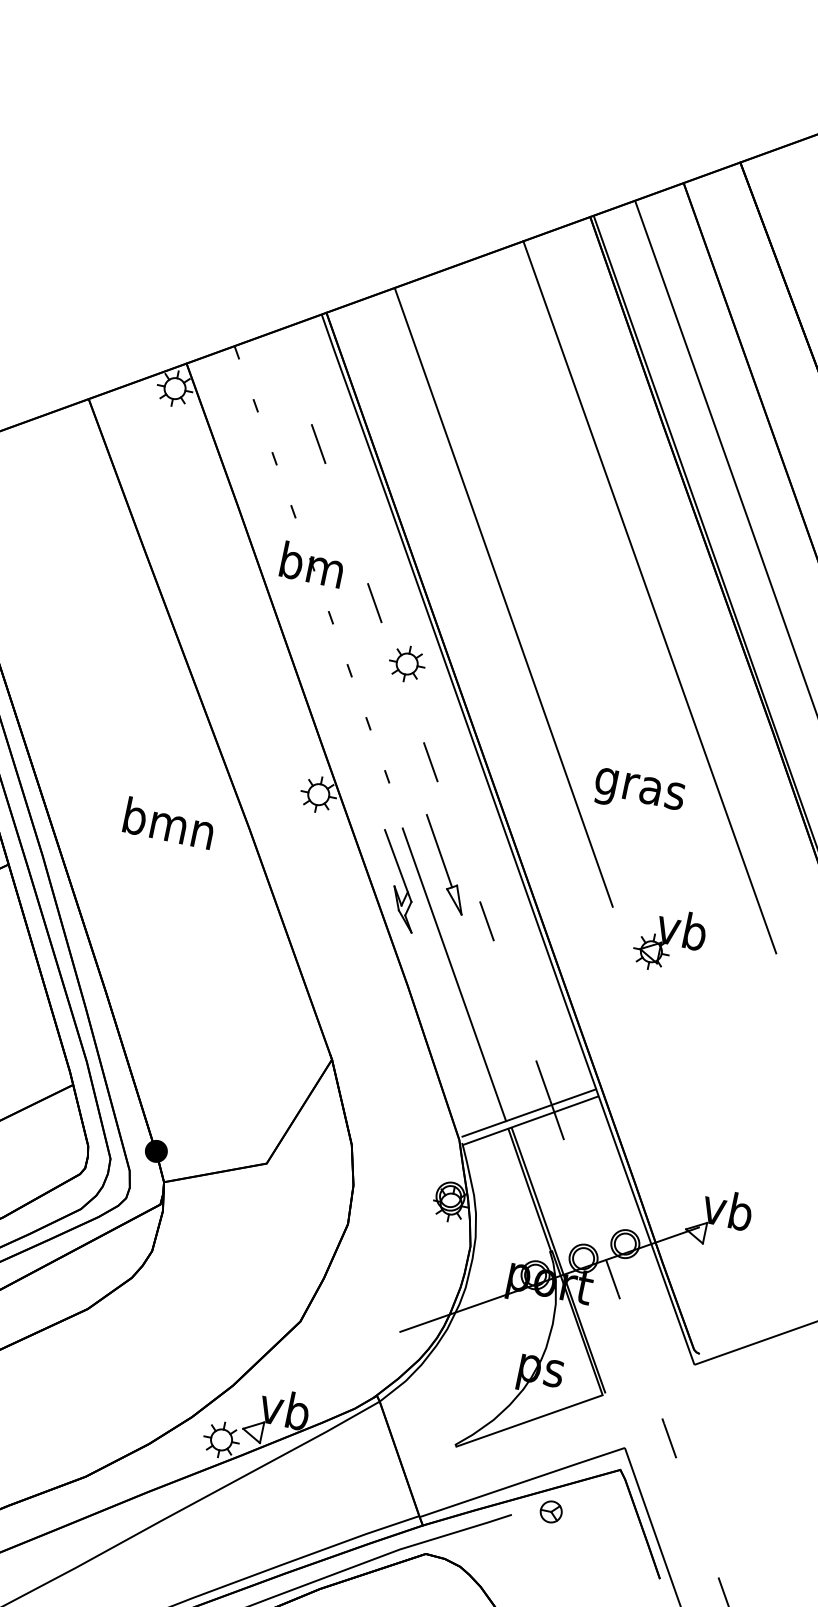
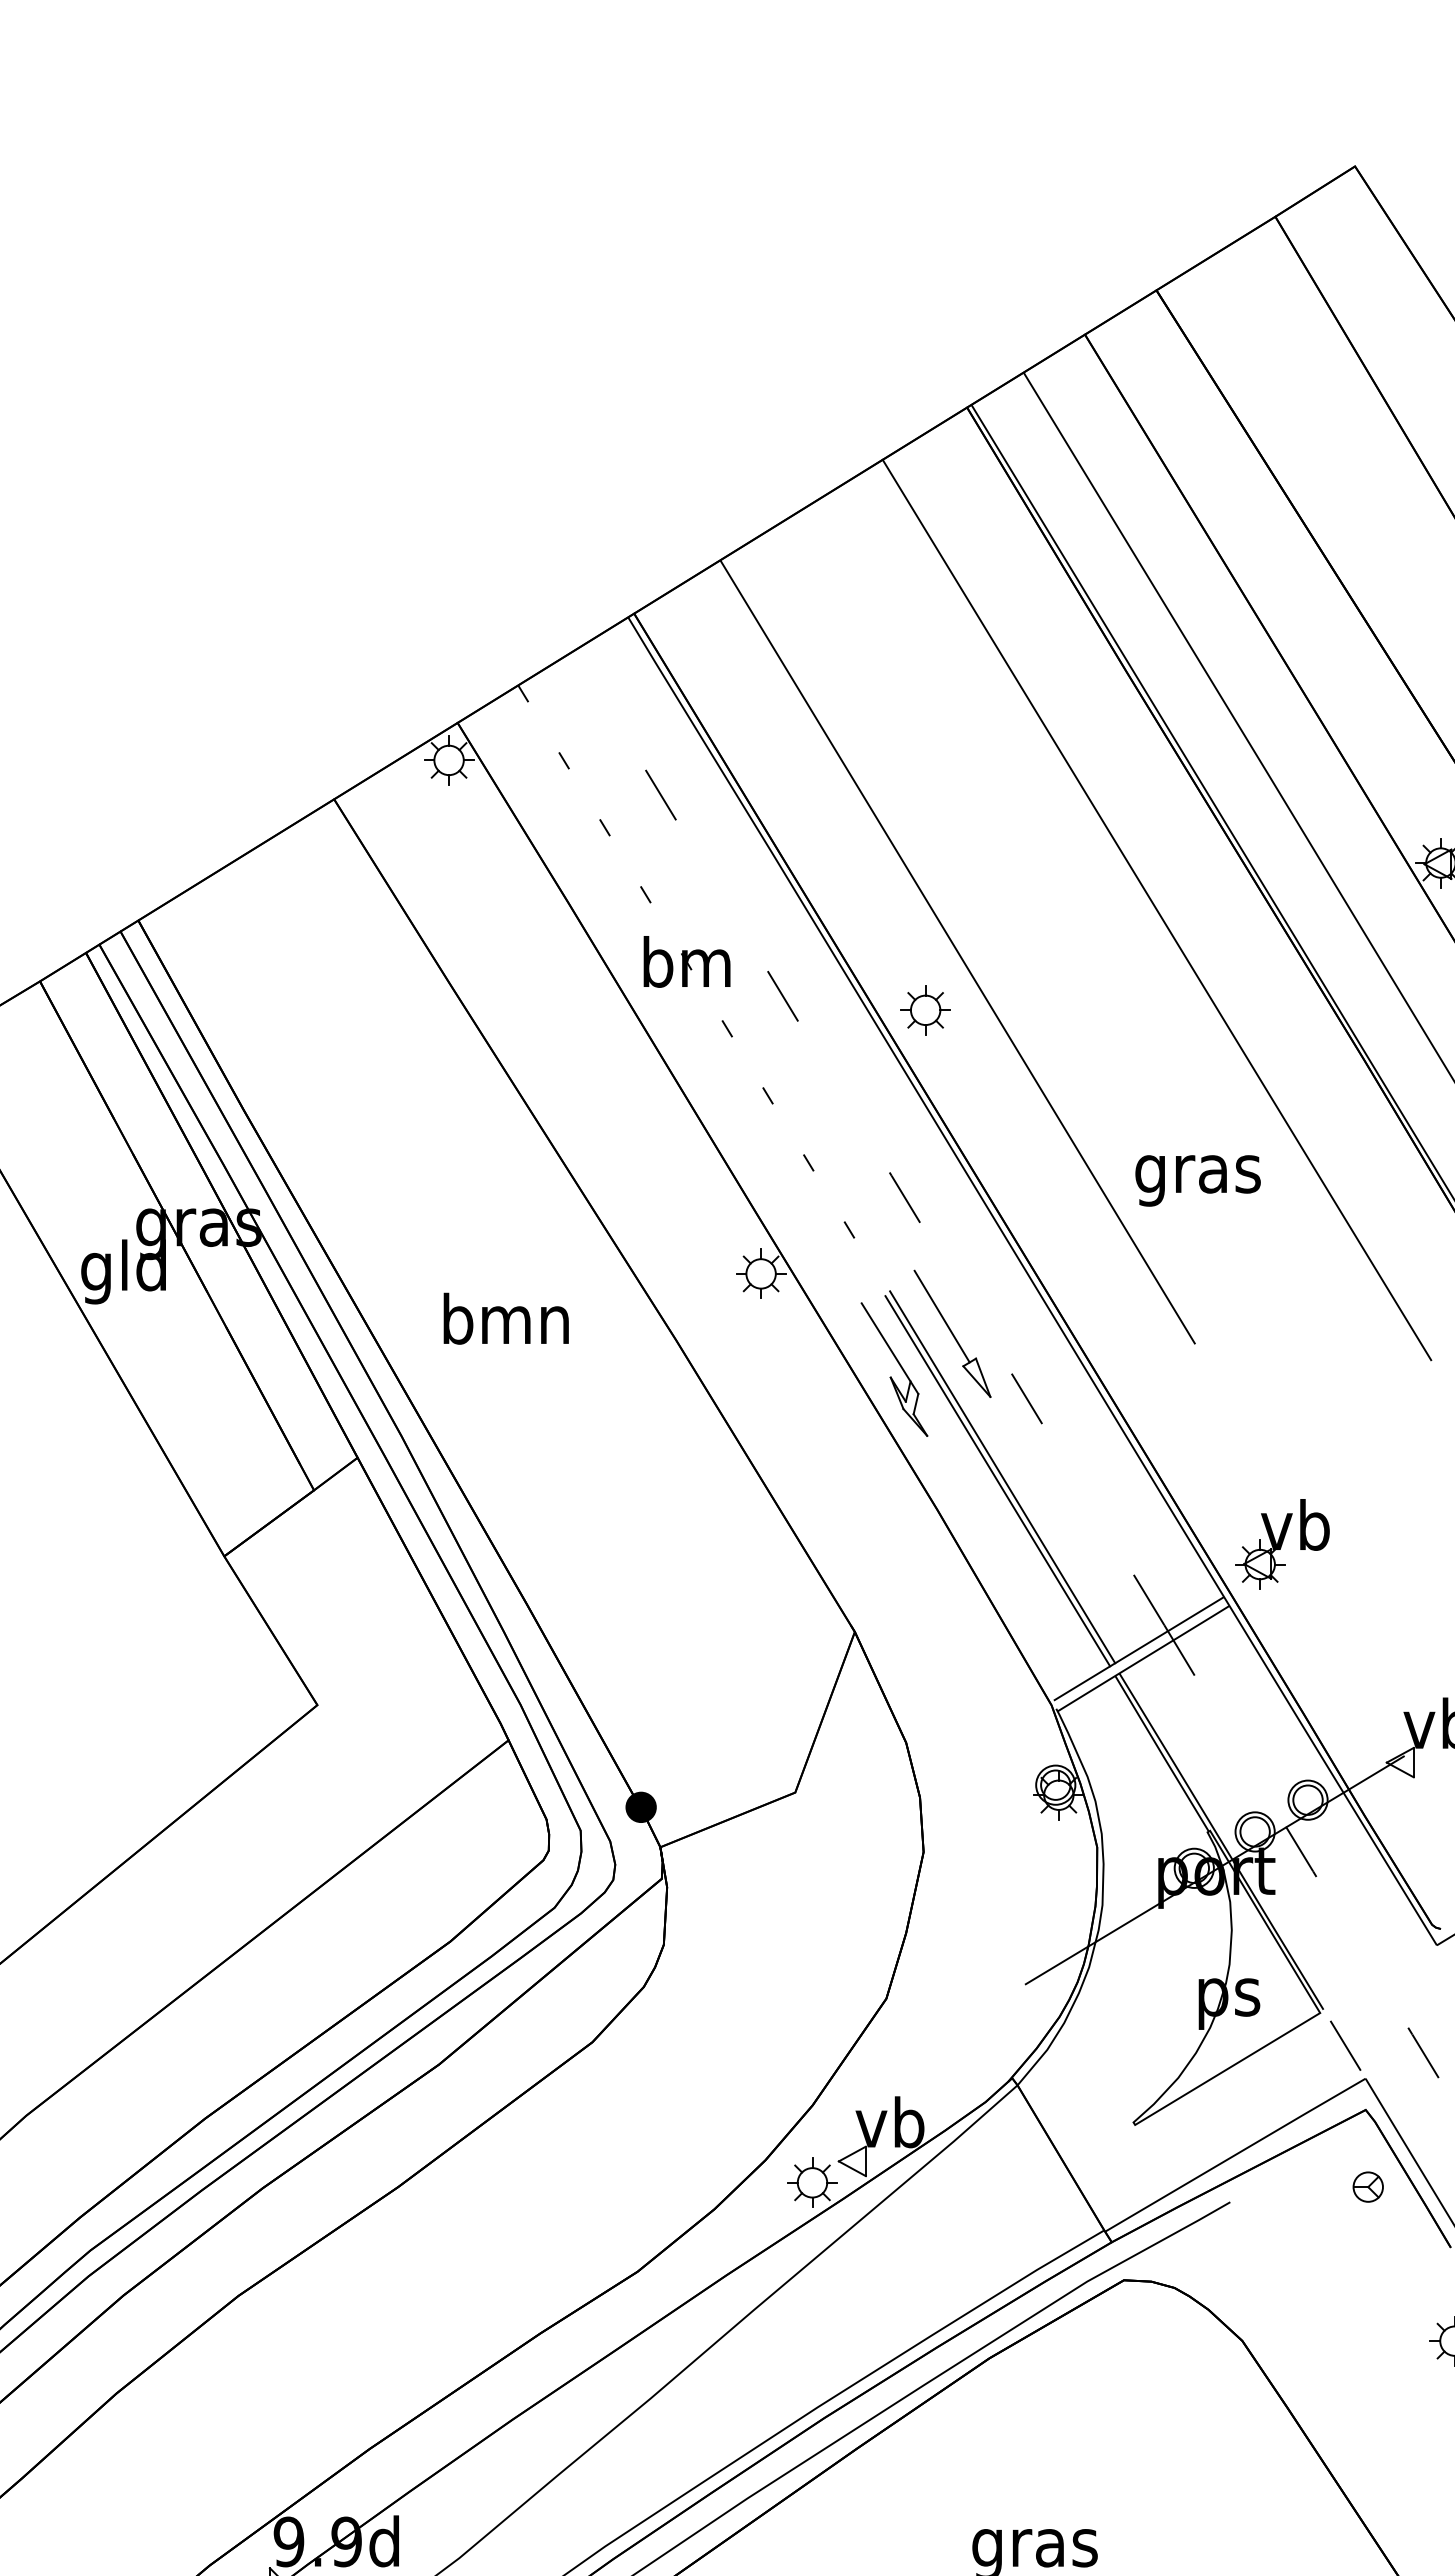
part: (407, 664) -> (925, 1010), moved
text: (168, 823) -> (505, 1318), moved
part: (669, 940) -> (1282, 1544), moved
line: (458, 972) -> (1002, 1477), added
line: (615, 1421) -> (1345, 2045), added
part: (550, 1511) -> (1367, 2186), moved

